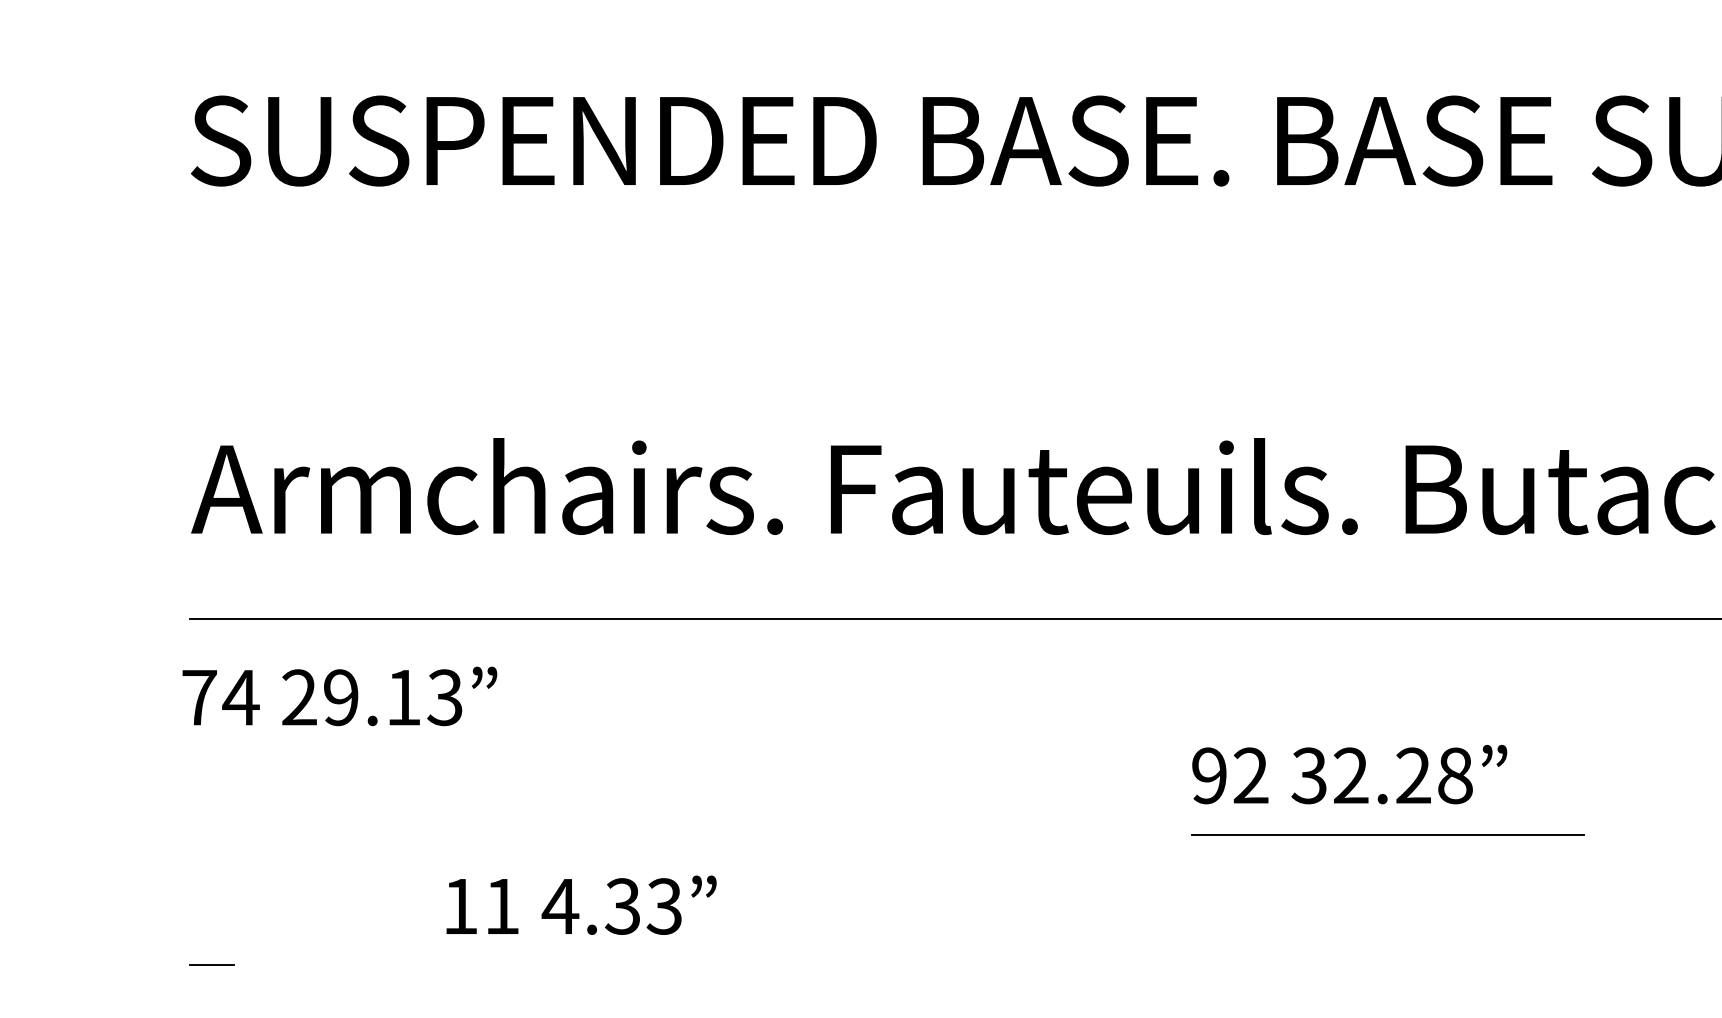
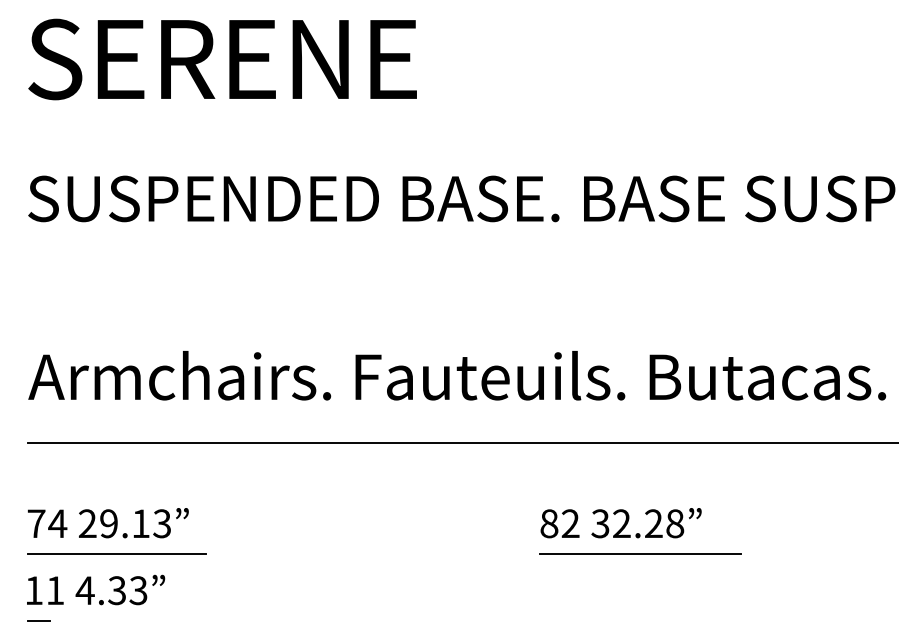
text: (338, 697) -> (107, 523), moved
text: (1209, 775) -> (549, 523), 92 -> 82
line: (363, 833) -> (116, 553), added
text: (582, 904) -> (96, 589), moved

